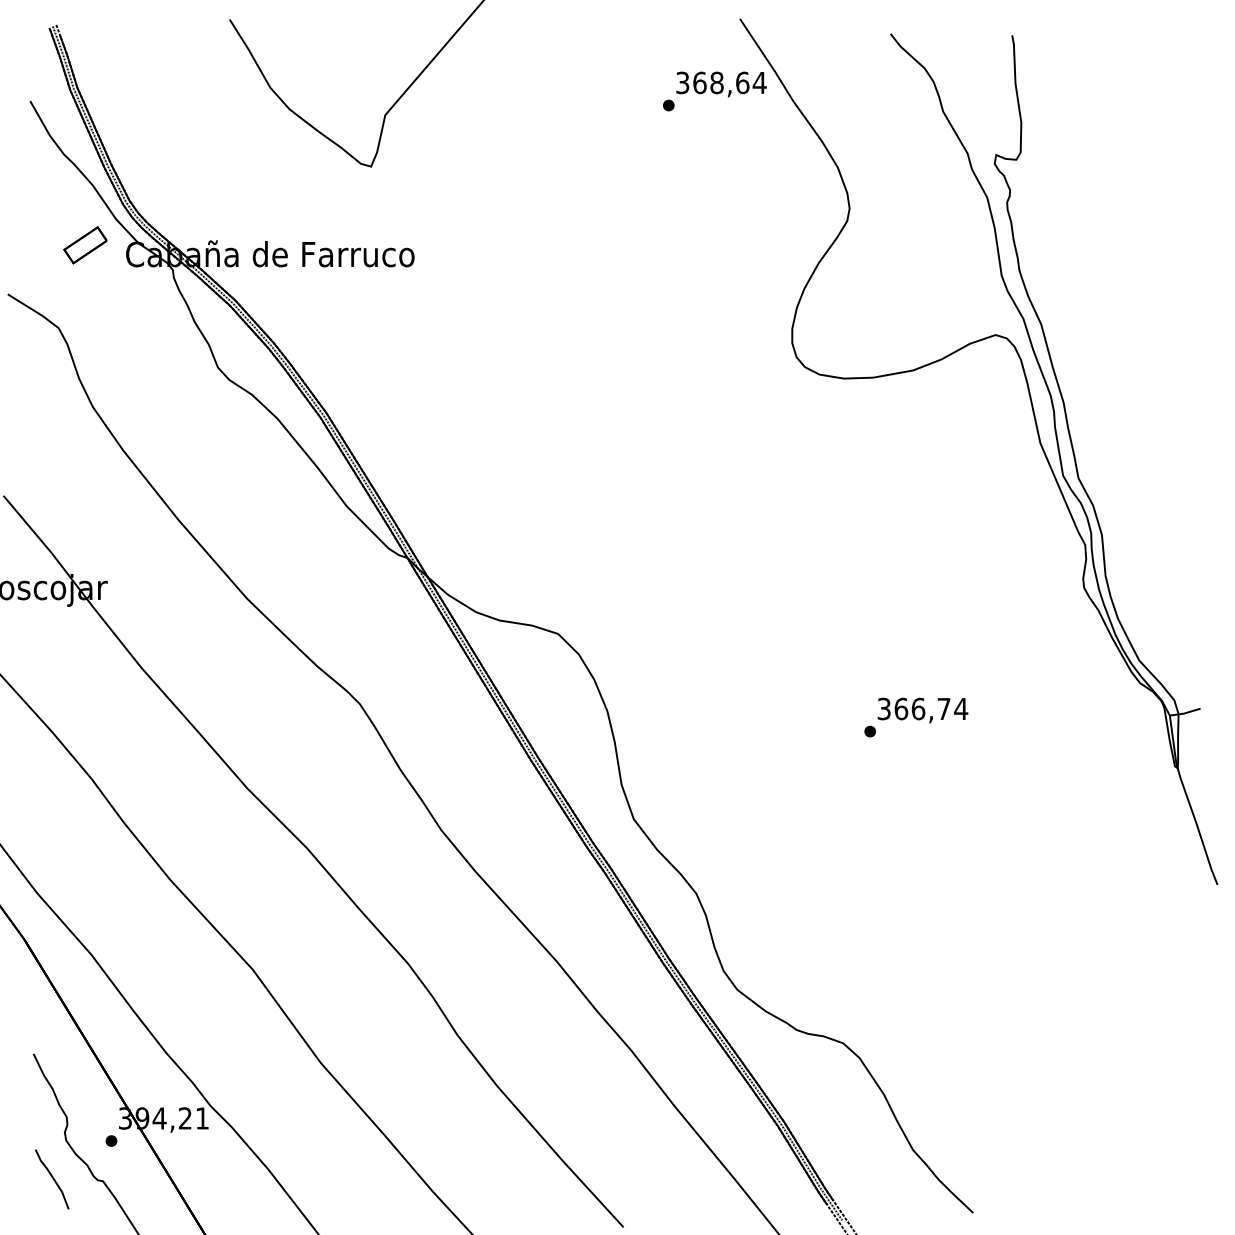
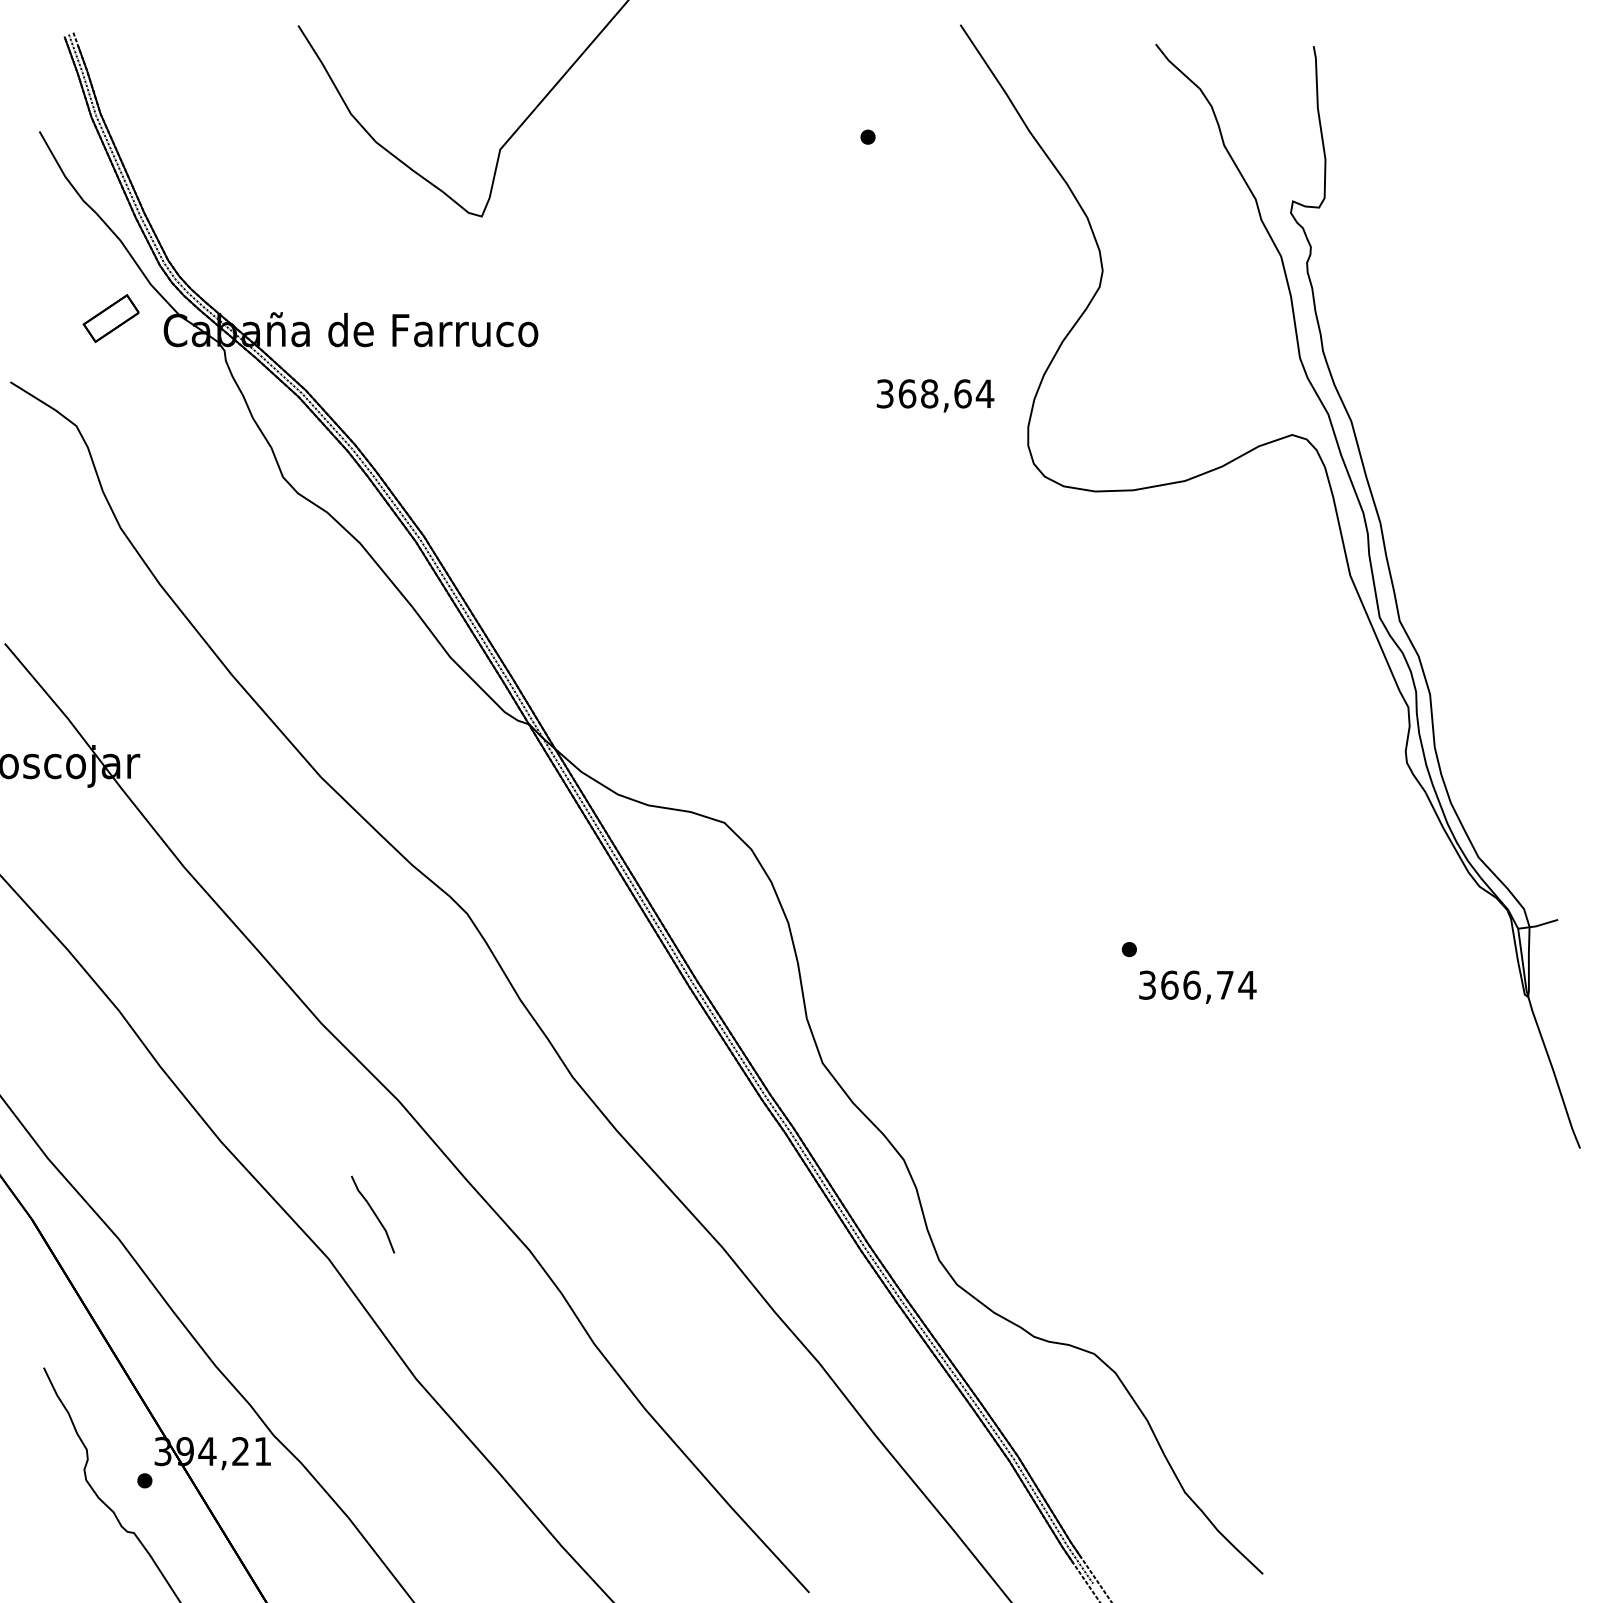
text: (721, 84) -> (935, 395), moved
text: (922, 709) -> (1197, 986), moved
curve: (52, 1178) -> (373, 1213), moved

